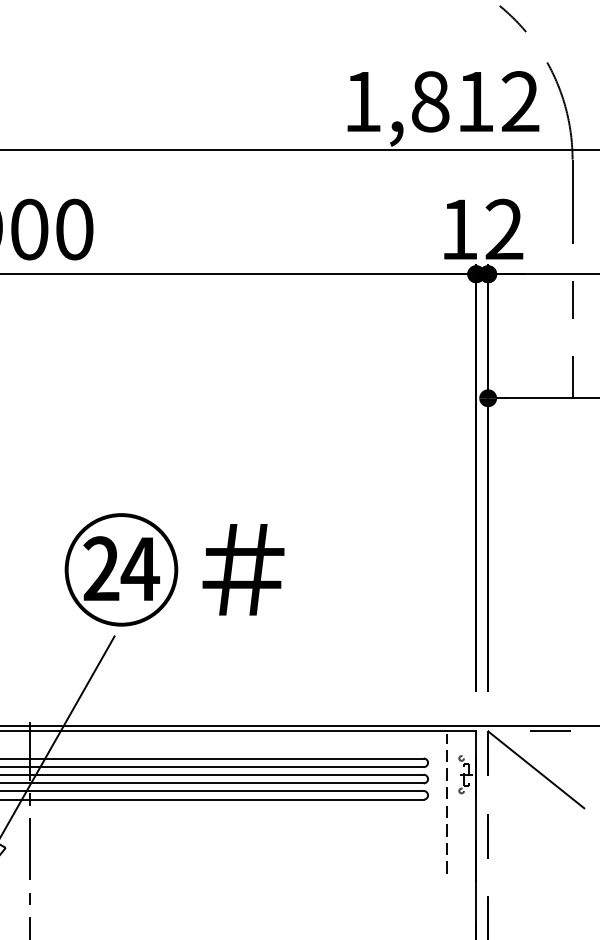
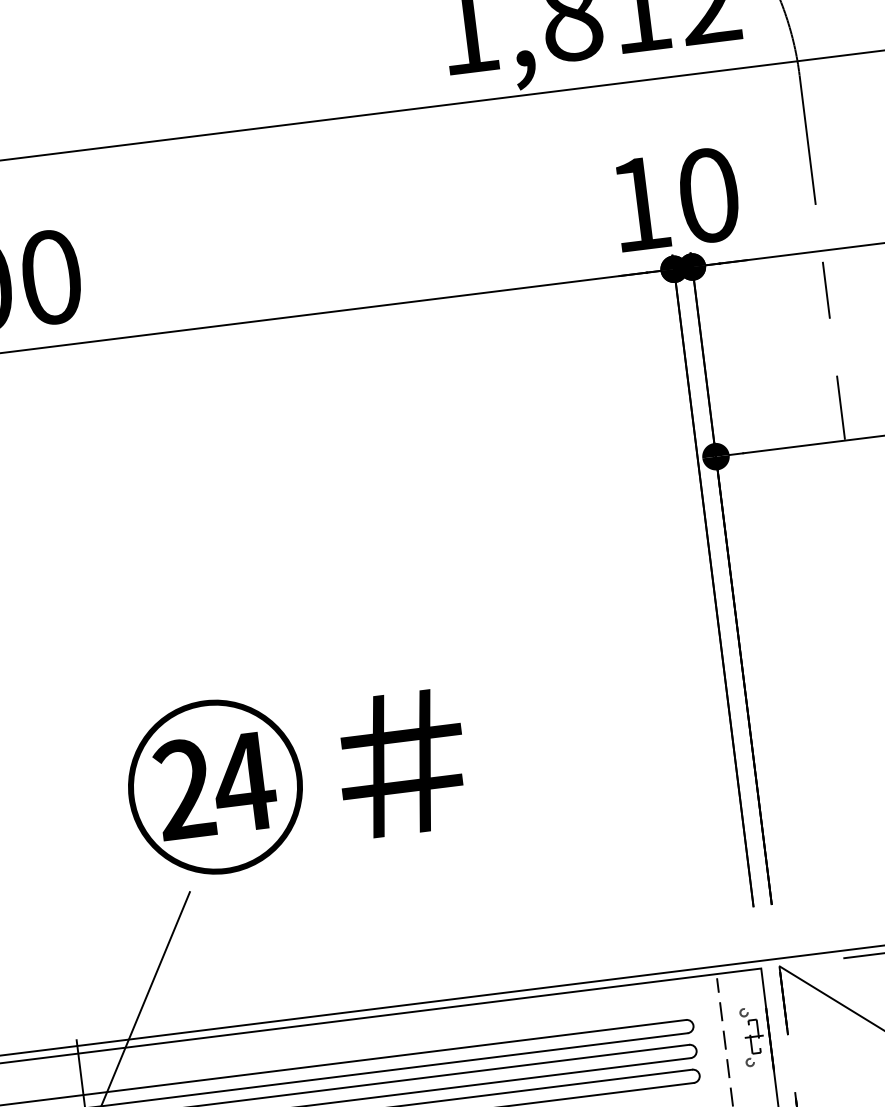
text: (504, 229) -> (708, 195), 12 -> 10
text: (174, 569) -> (296, 776), moved

